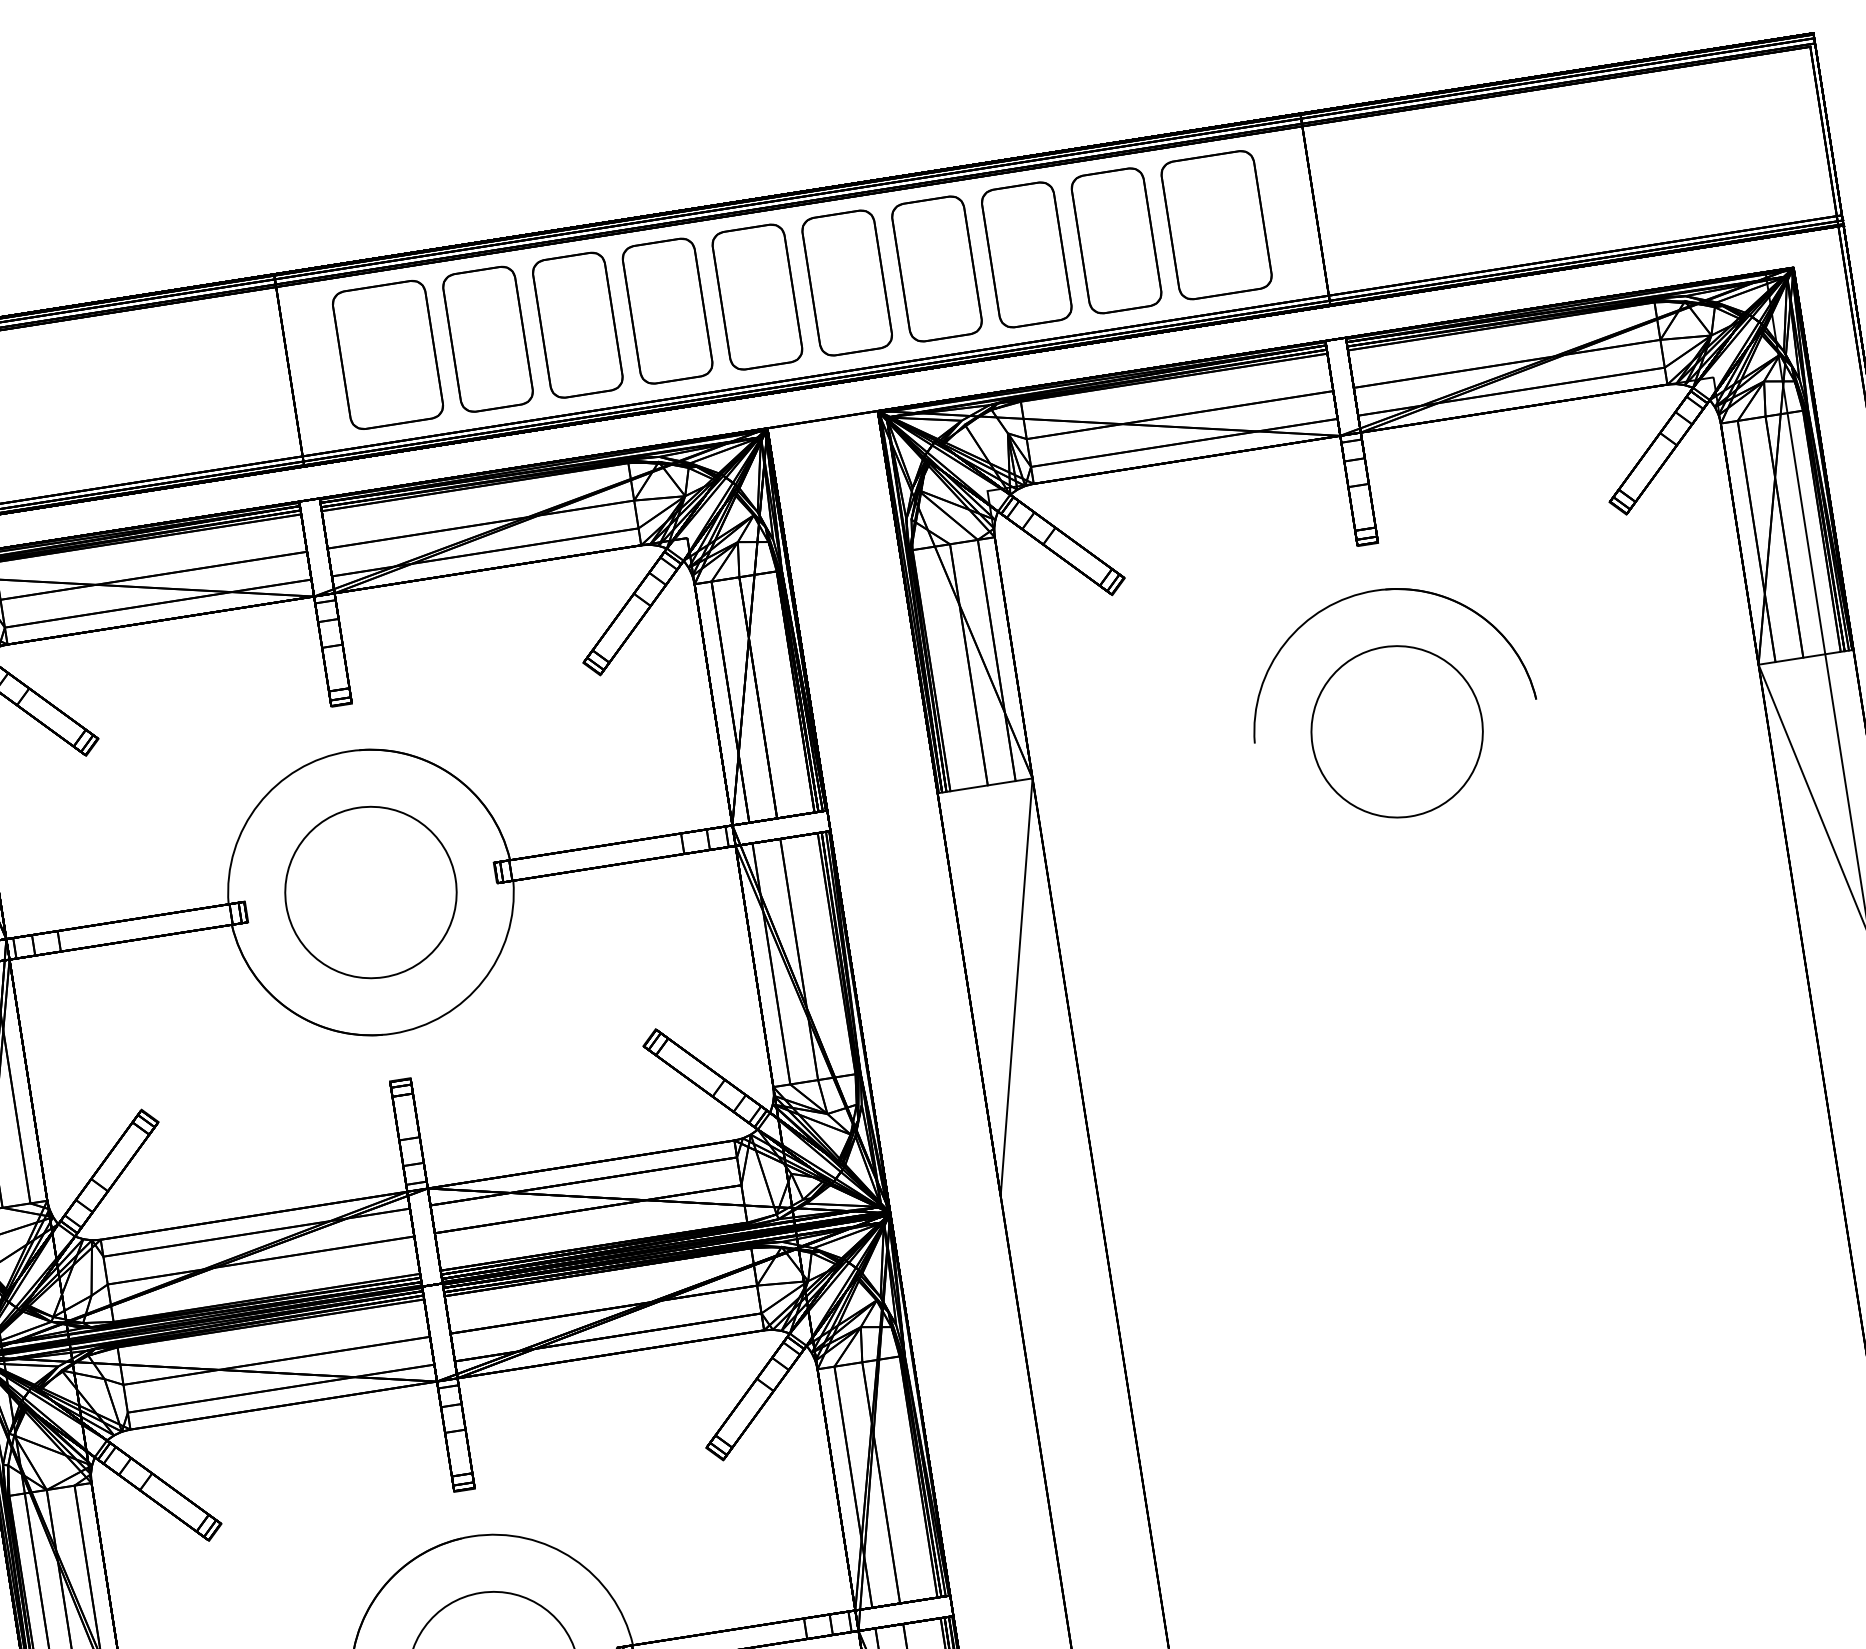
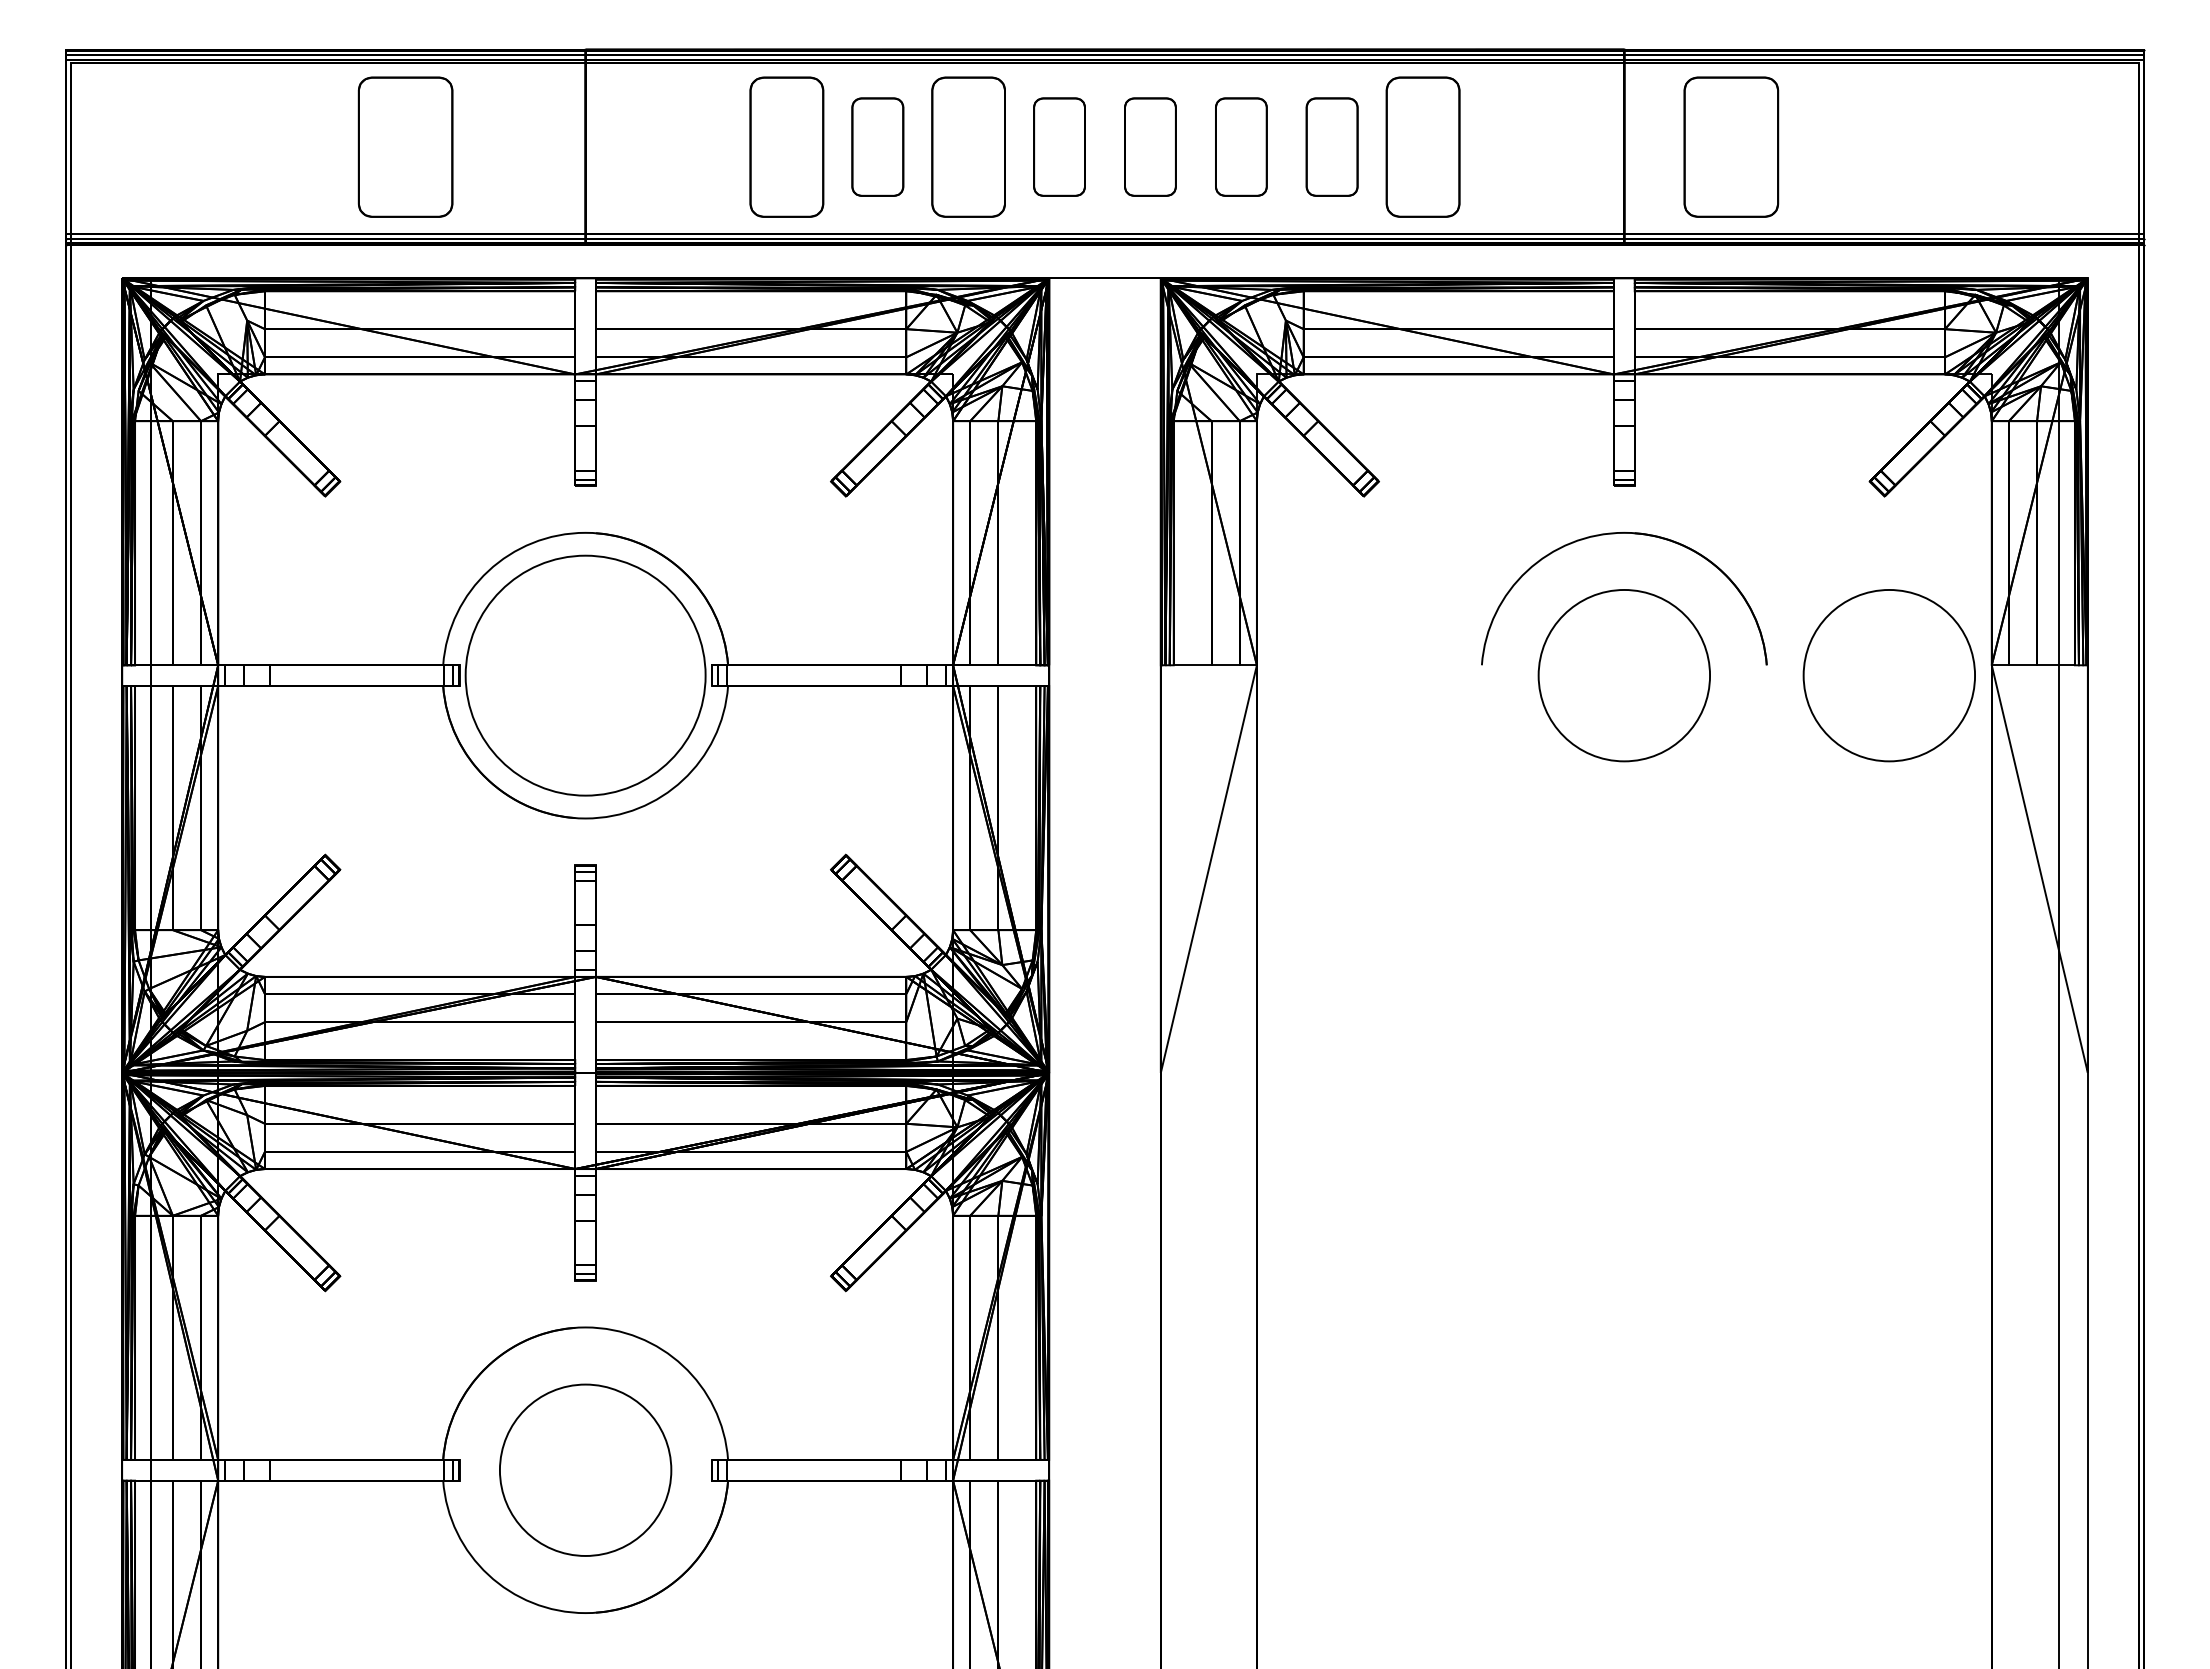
part: (1216, 224) -> (1731, 146), moved
part: (1025, 254) -> (1331, 146), size x0.7
part: (937, 268) -> (1241, 146), size x0.7
part: (847, 282) -> (1150, 146), size x0.7
part: (757, 296) -> (1059, 146), size x0.7
part: (577, 324) -> (877, 146), size x0.7
part: (387, 354) -> (405, 146), moved
circle: (1658, 690) -> (1888, 675), added
circle: (370, 892) -> (585, 675), size x1.4

